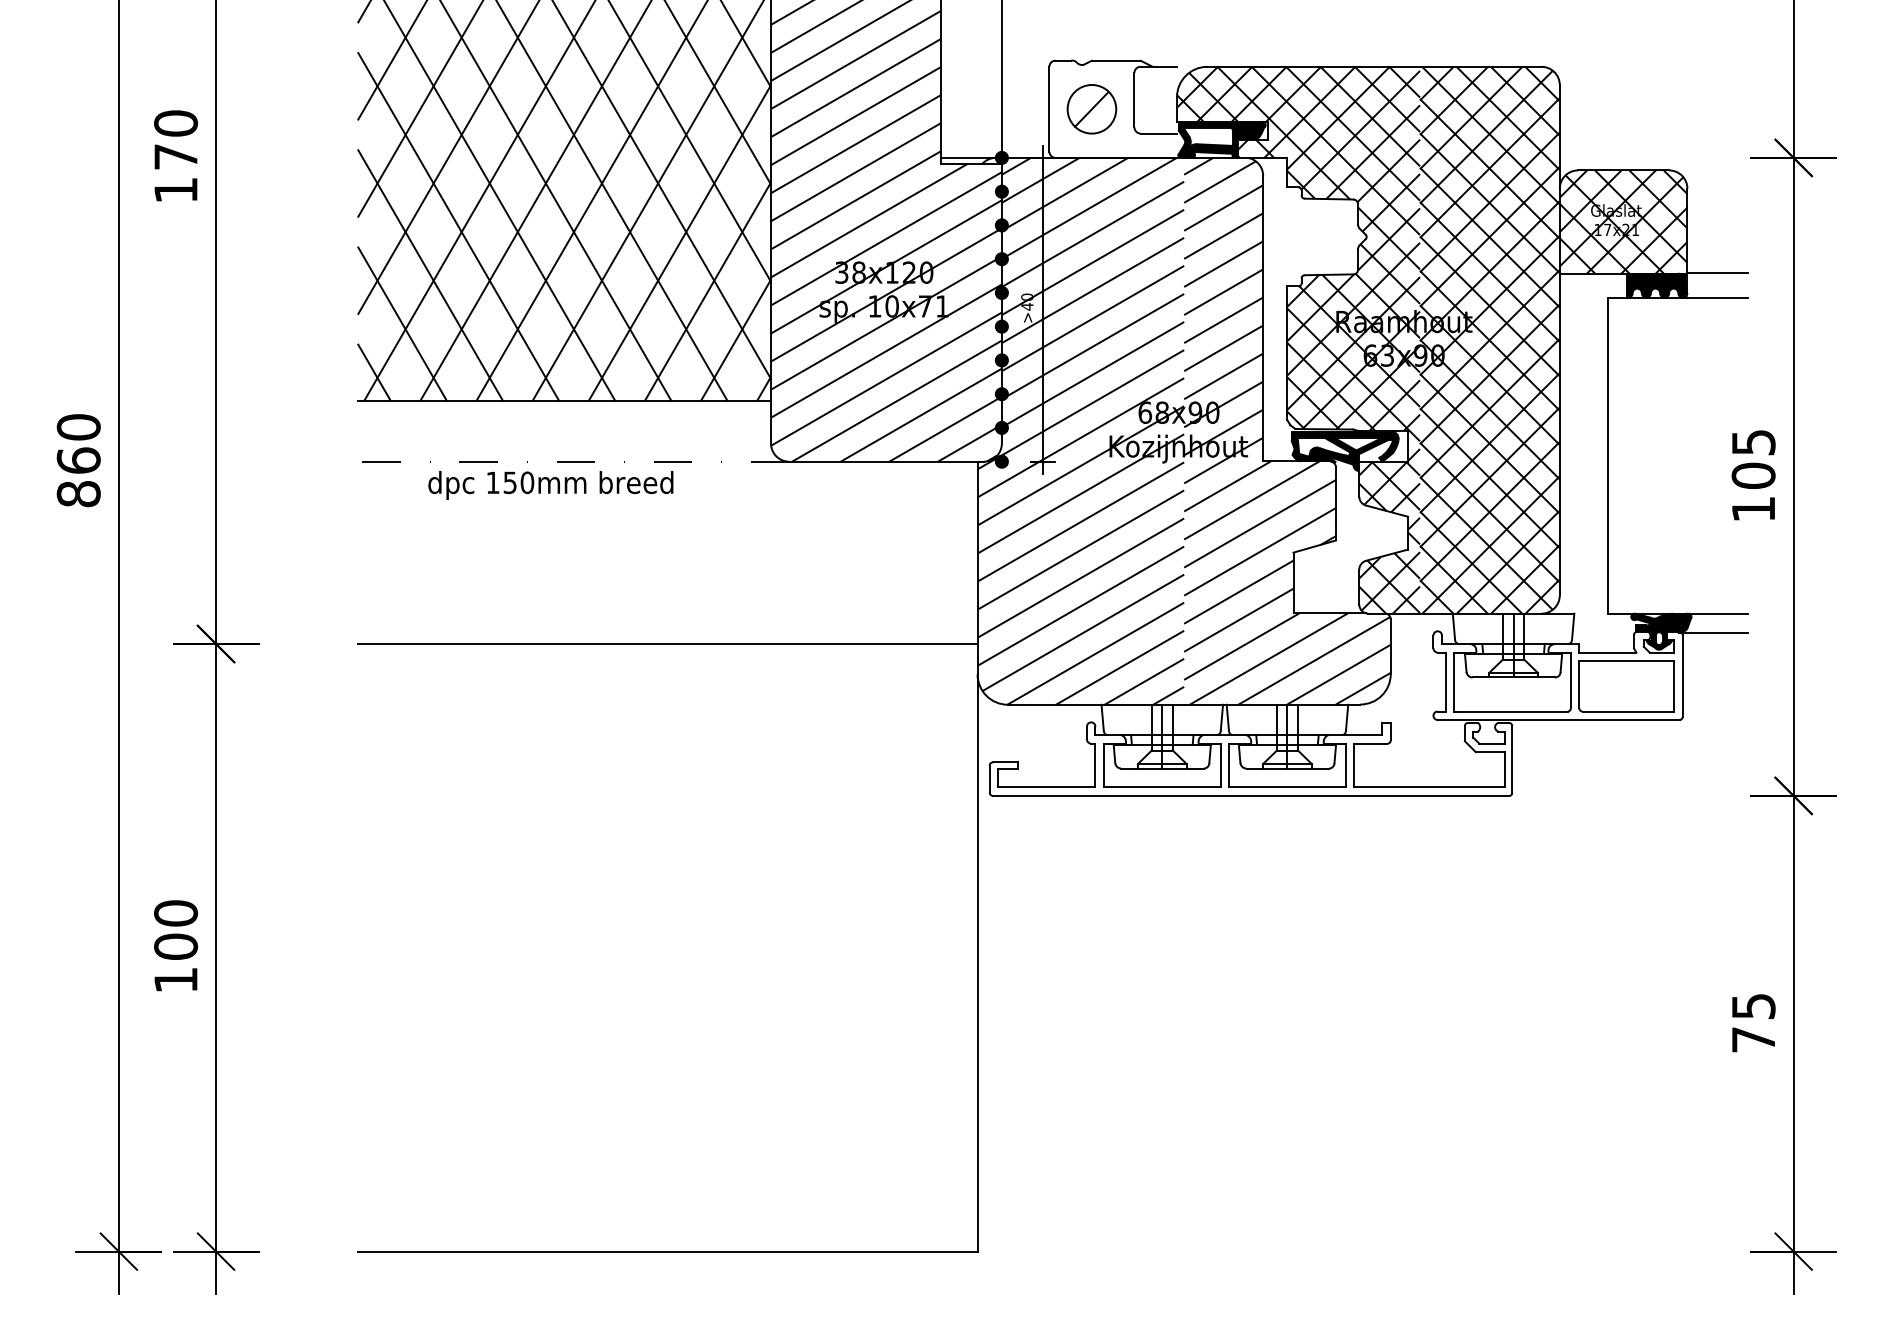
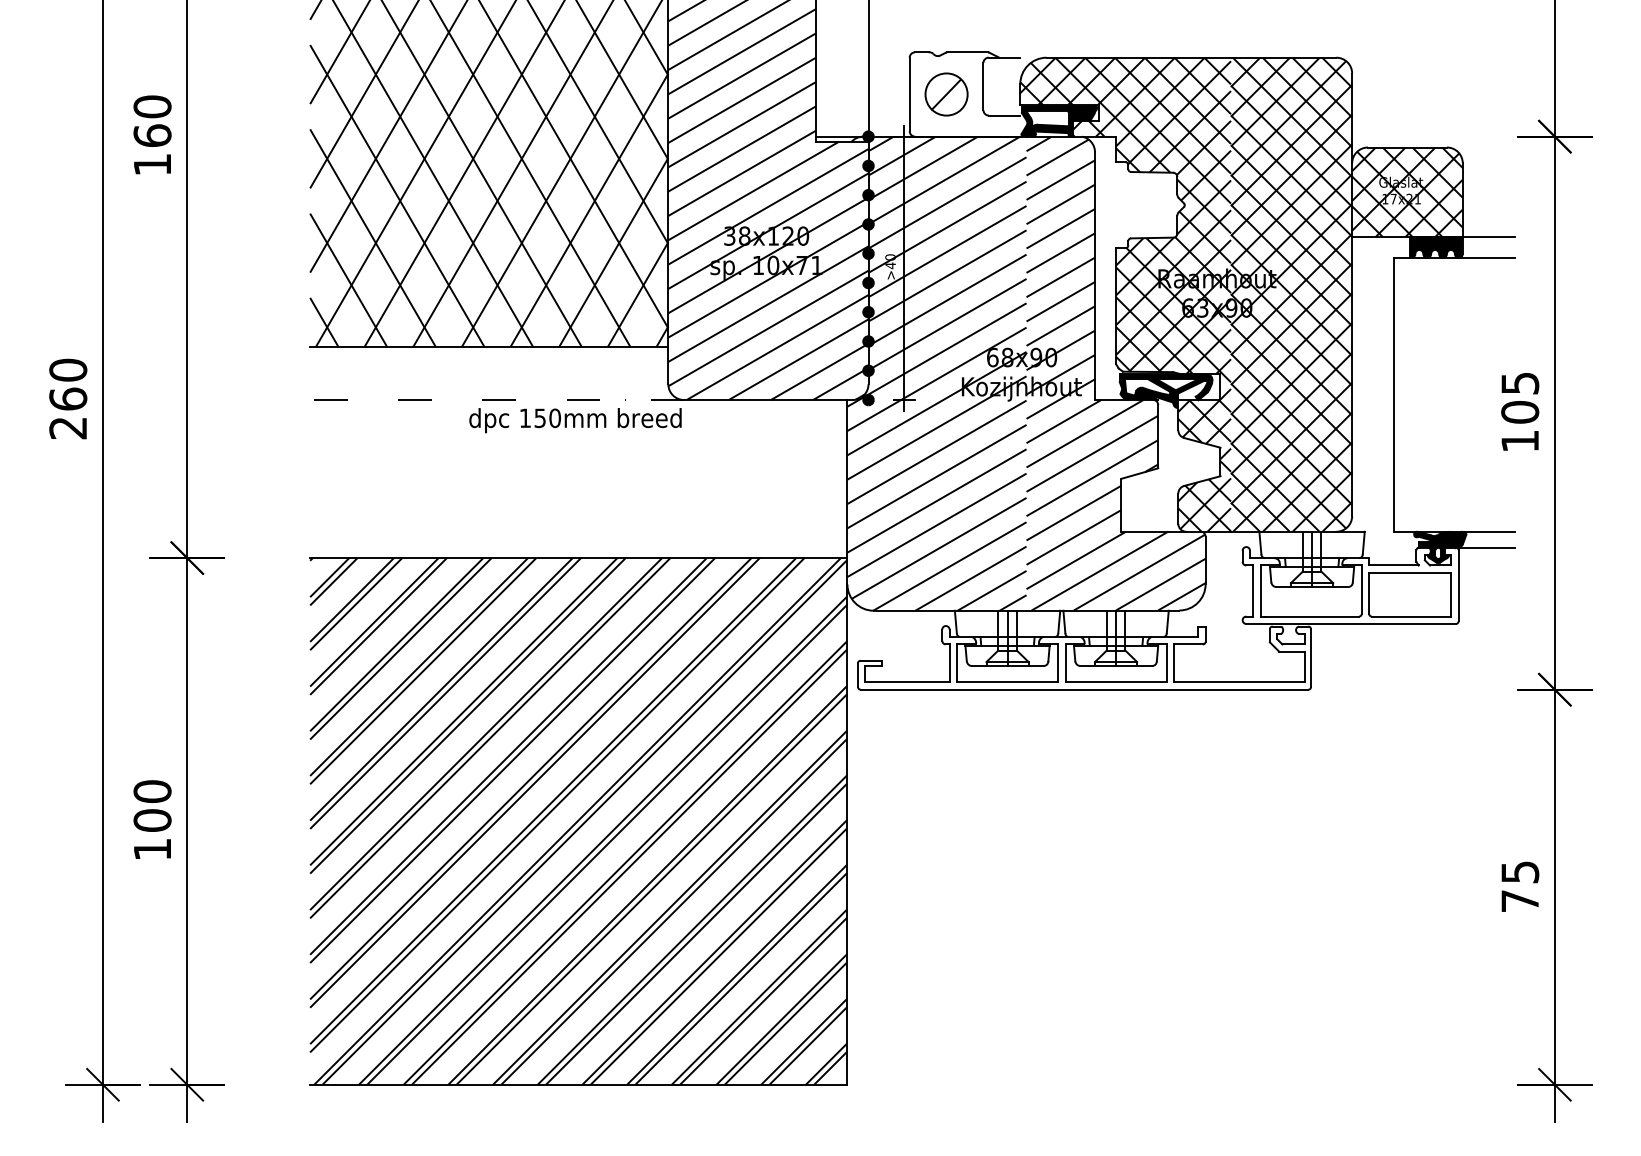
text: (176, 156) -> (152, 135), 170 -> 160
text: (550, 485) -> (575, 420), moved
text: (78, 494) -> (68, 428), 860 -> 260
hatch: (667, 947) -> (578, 821), added

